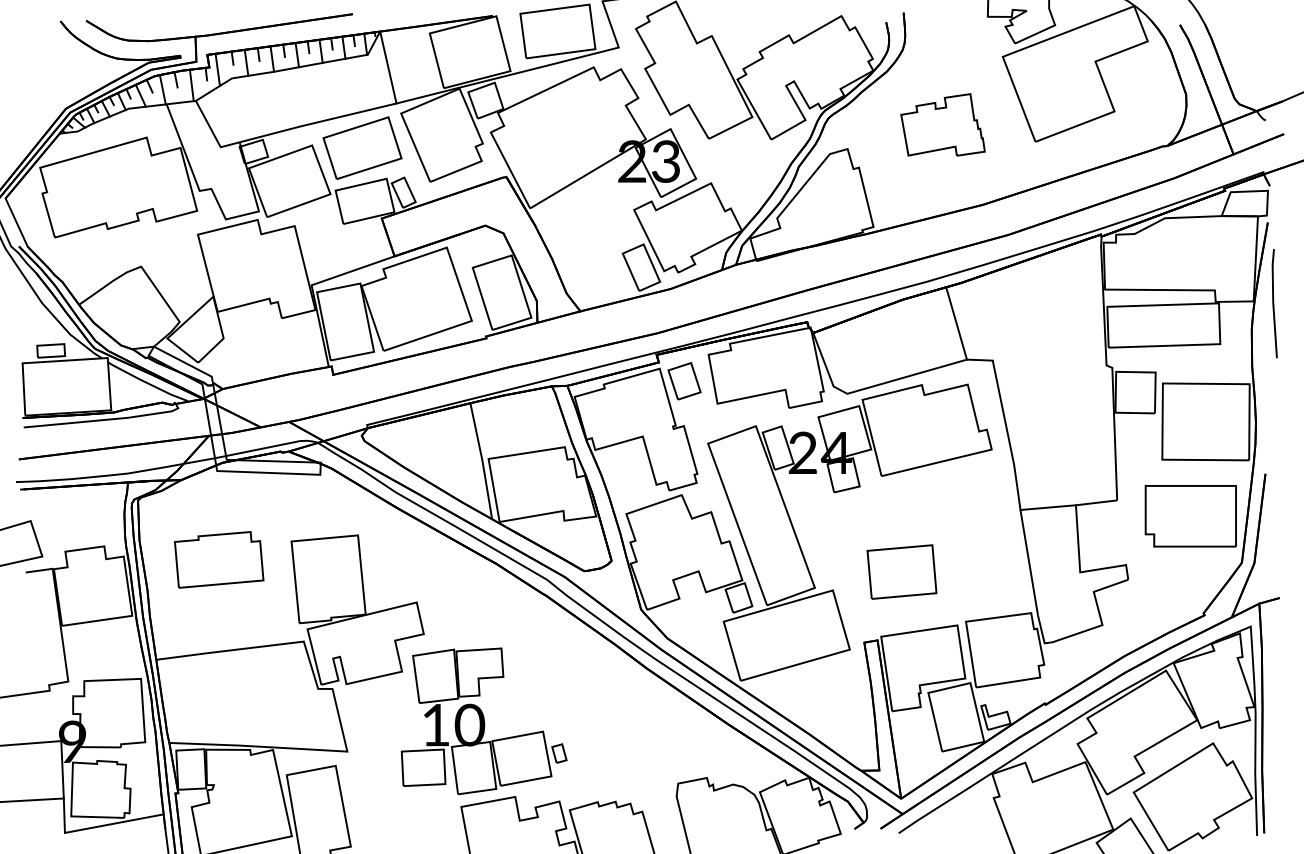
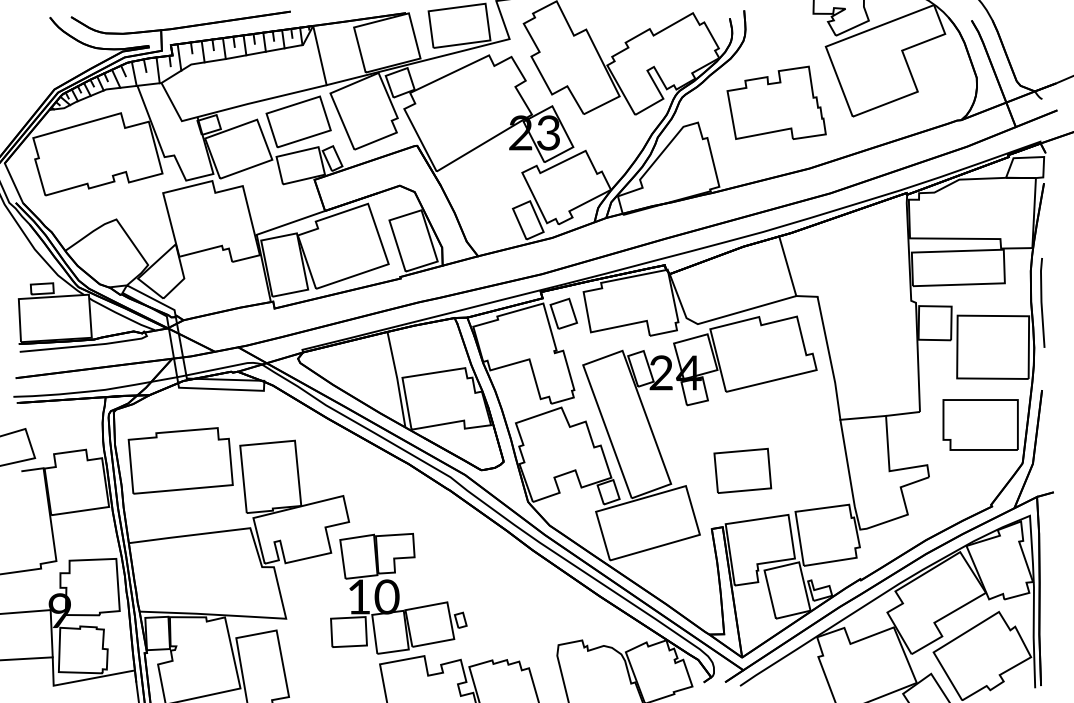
part: (942, 124) -> (776, 102), size x1.43
line: (1274, 303) -> (1042, 302), moved
part: (218, 559) -> (180, 460), size x1.43

